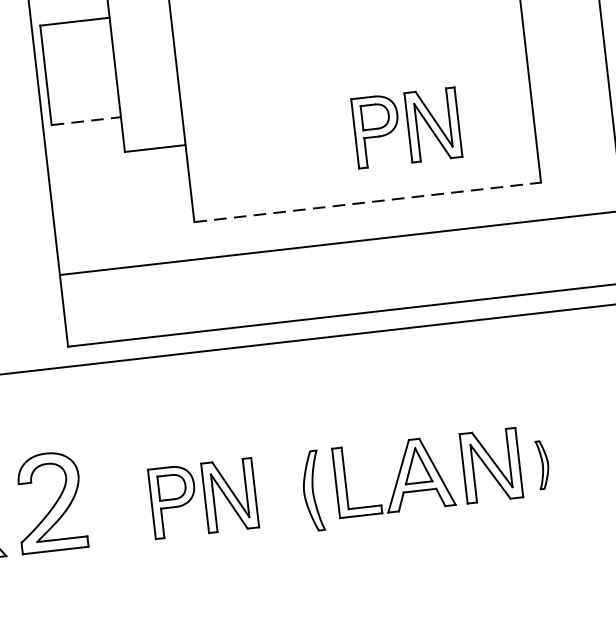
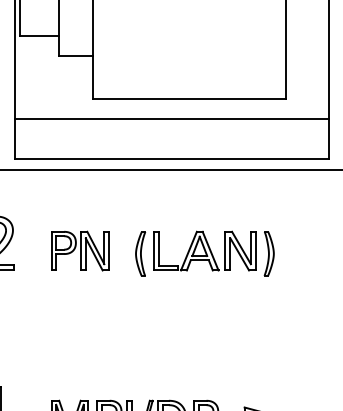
line: (86, 121) -> (39, 36), dashed -> solid
part: (407, 126) -> (215, 59), removed
line: (368, 202) -> (189, 98), dashed -> solid
part: (541, 464) -> (268, 253), size x1.67

